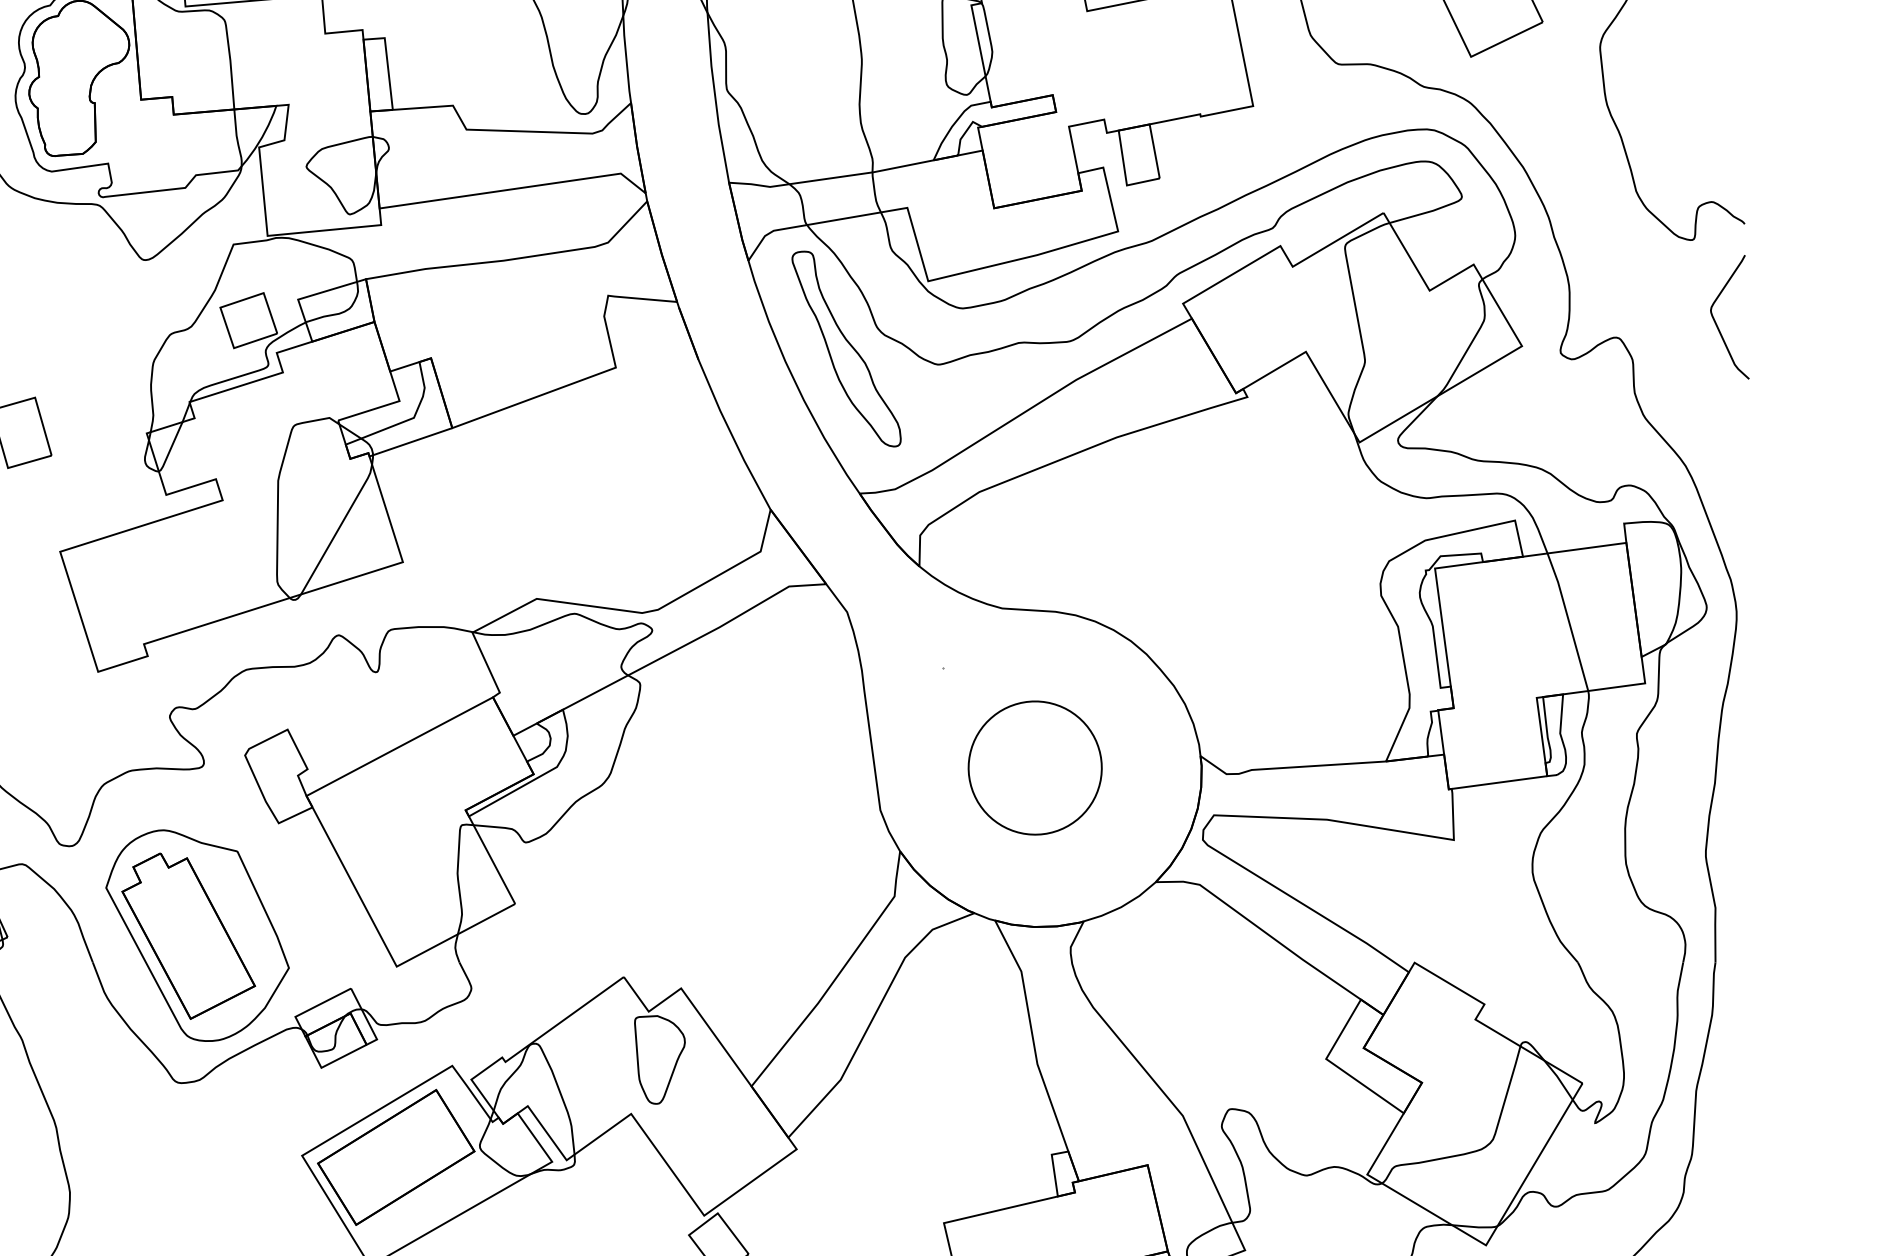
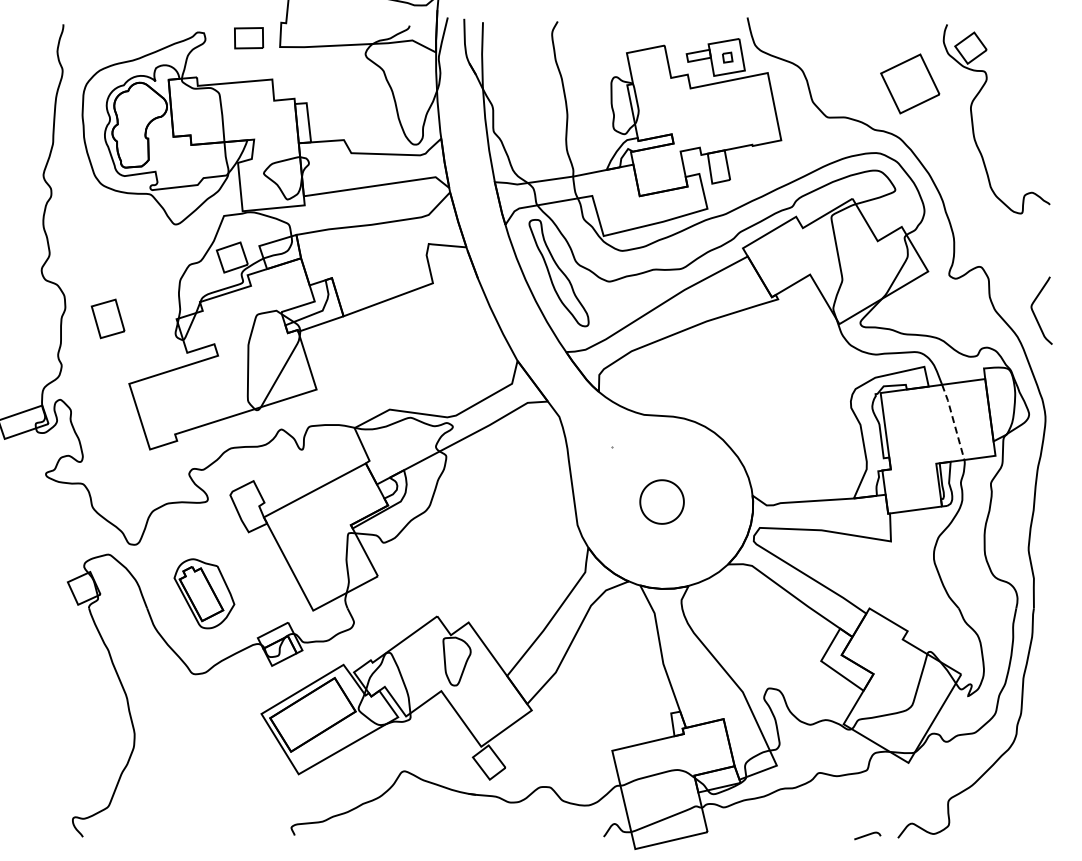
curve: (1718, 324) -> (1035, 314), moved
line: (1568, 620) -> (953, 421), solid -> dashed
part: (1034, 766) -> (661, 501), size x0.6
part: (197, 935) -> (204, 593), size x0.6

